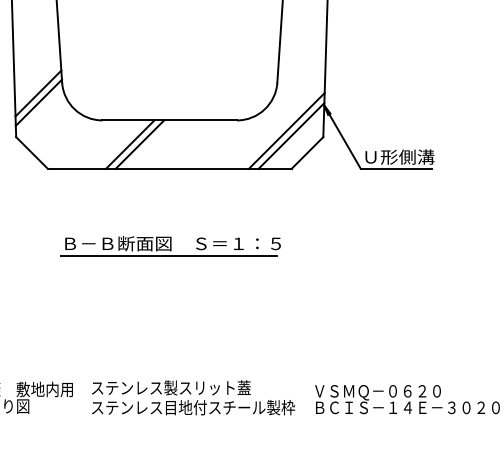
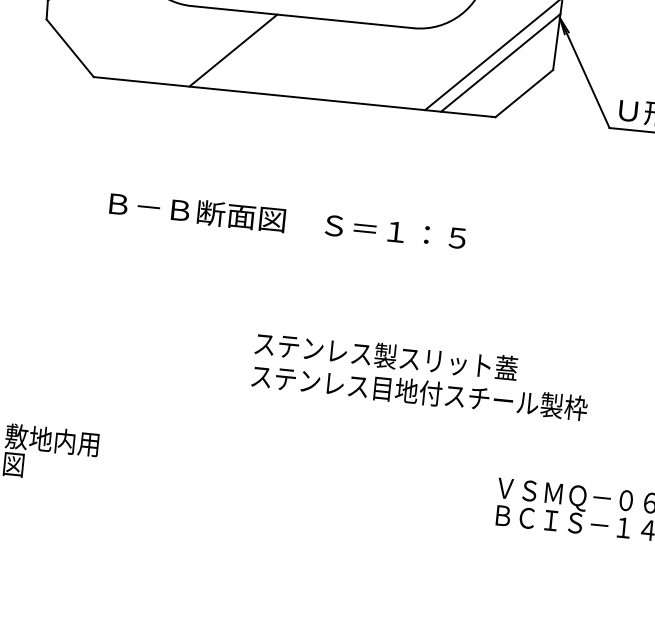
line: (139, 144) -> (248, 51), removed
line: (168, 256) -> (278, 241), removed
text: (193, 397) -> (421, 375), moved

